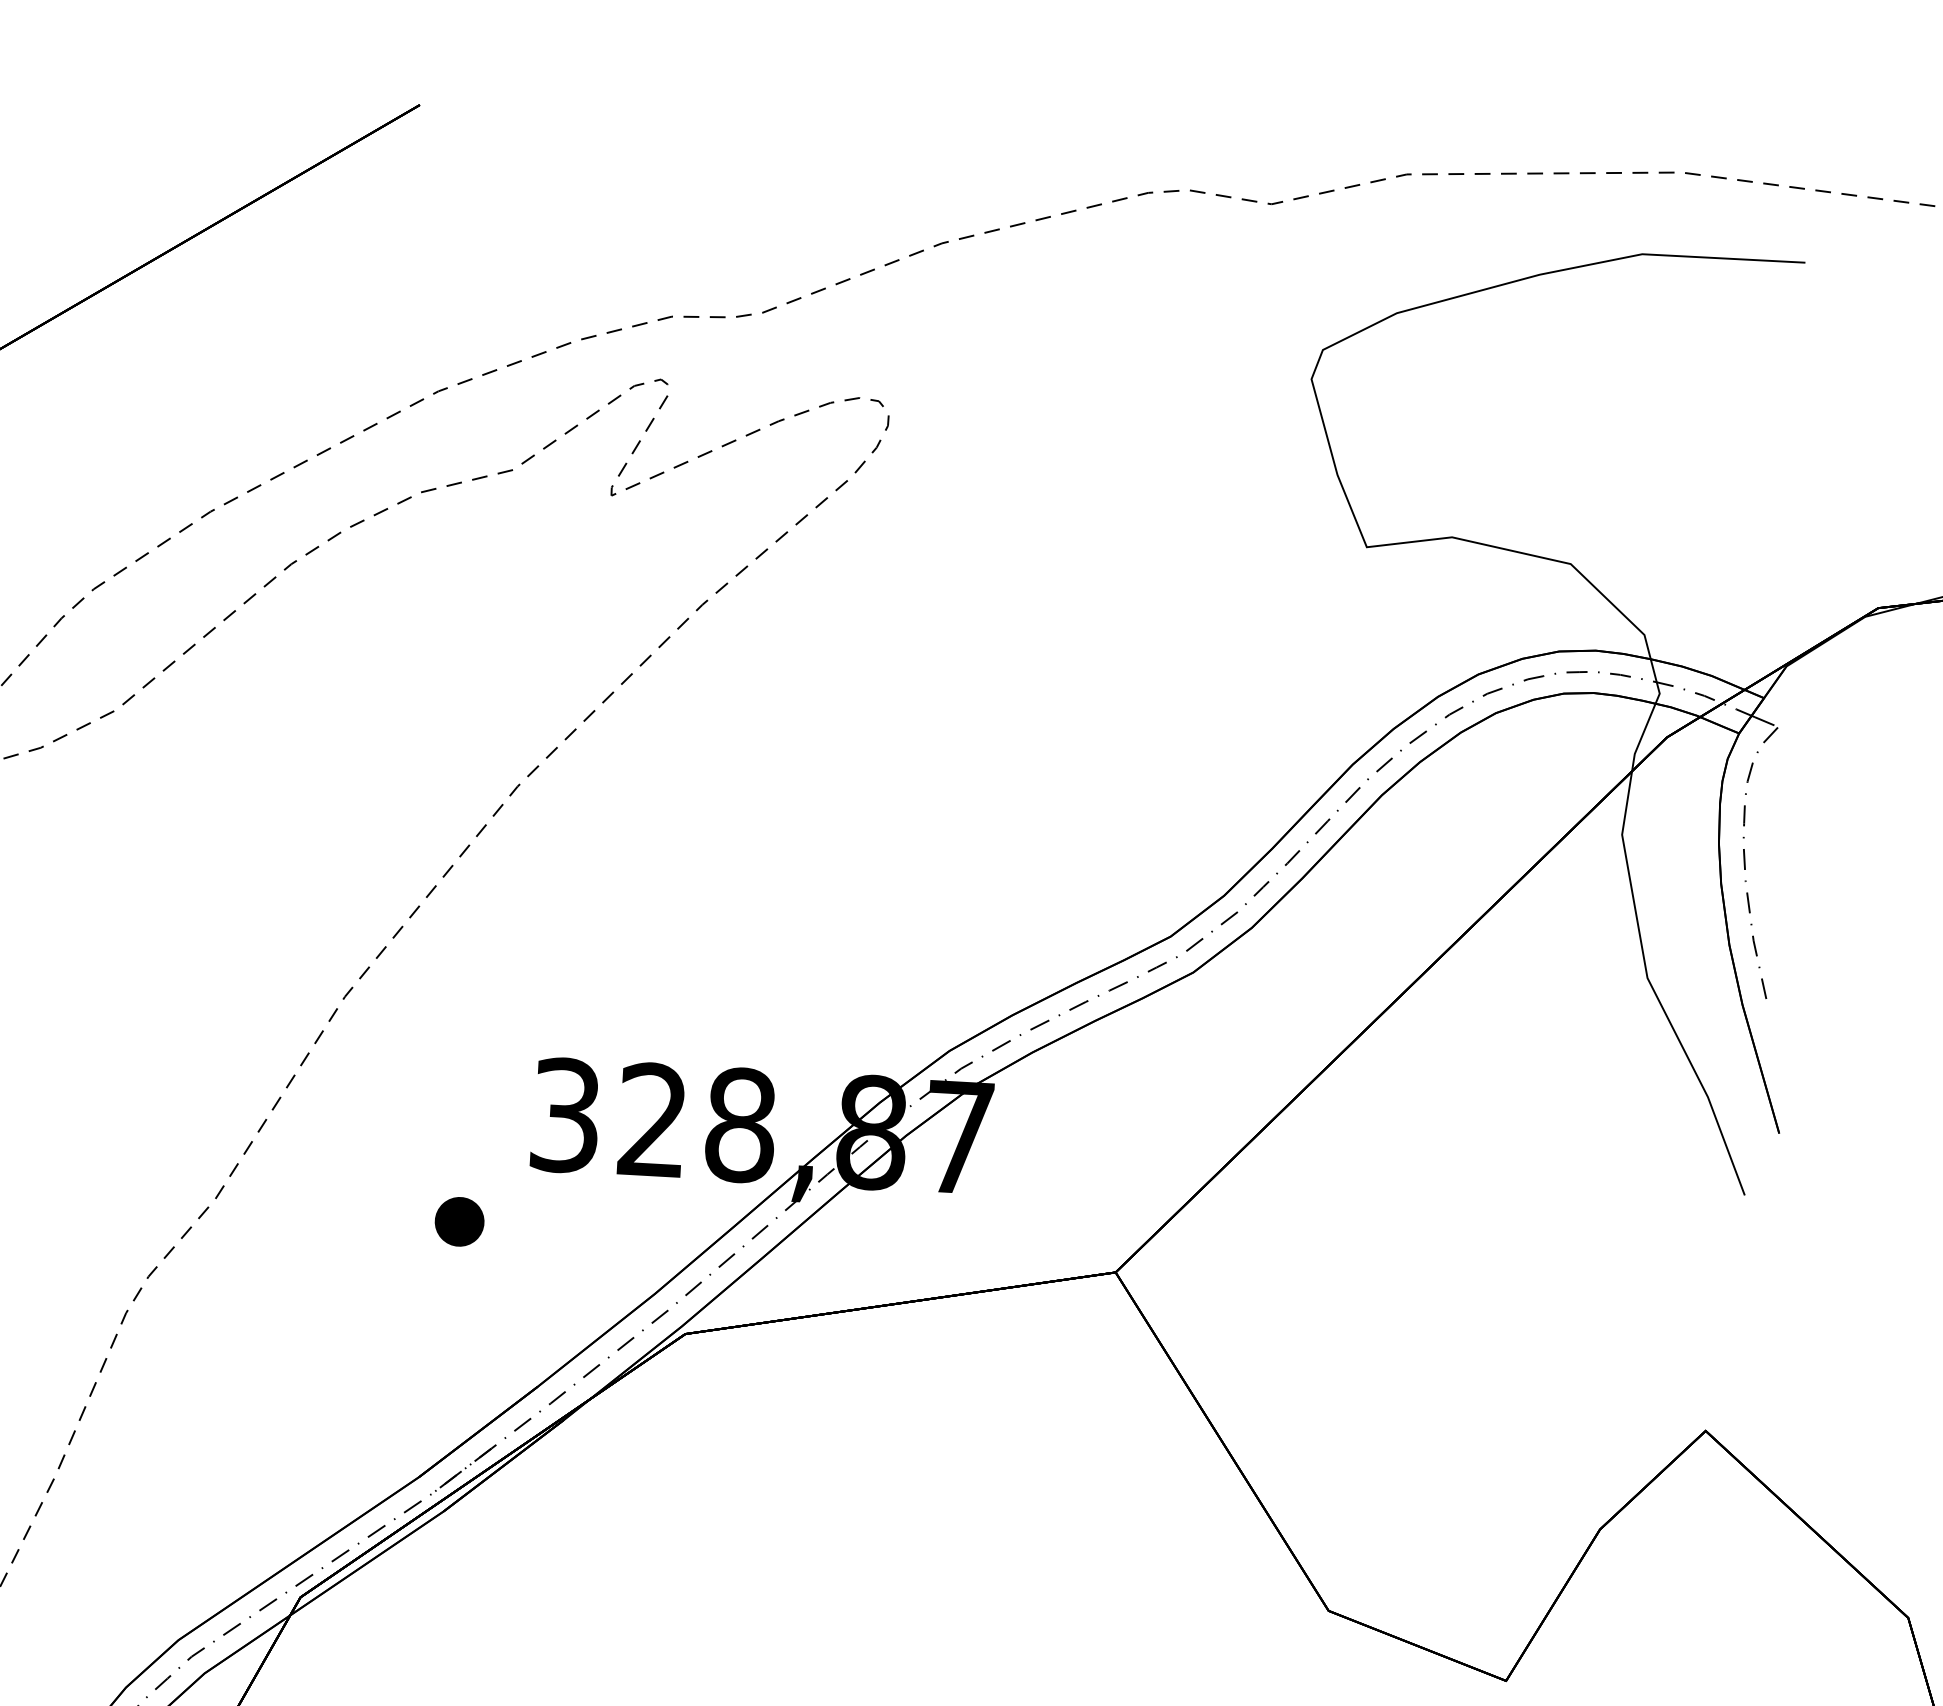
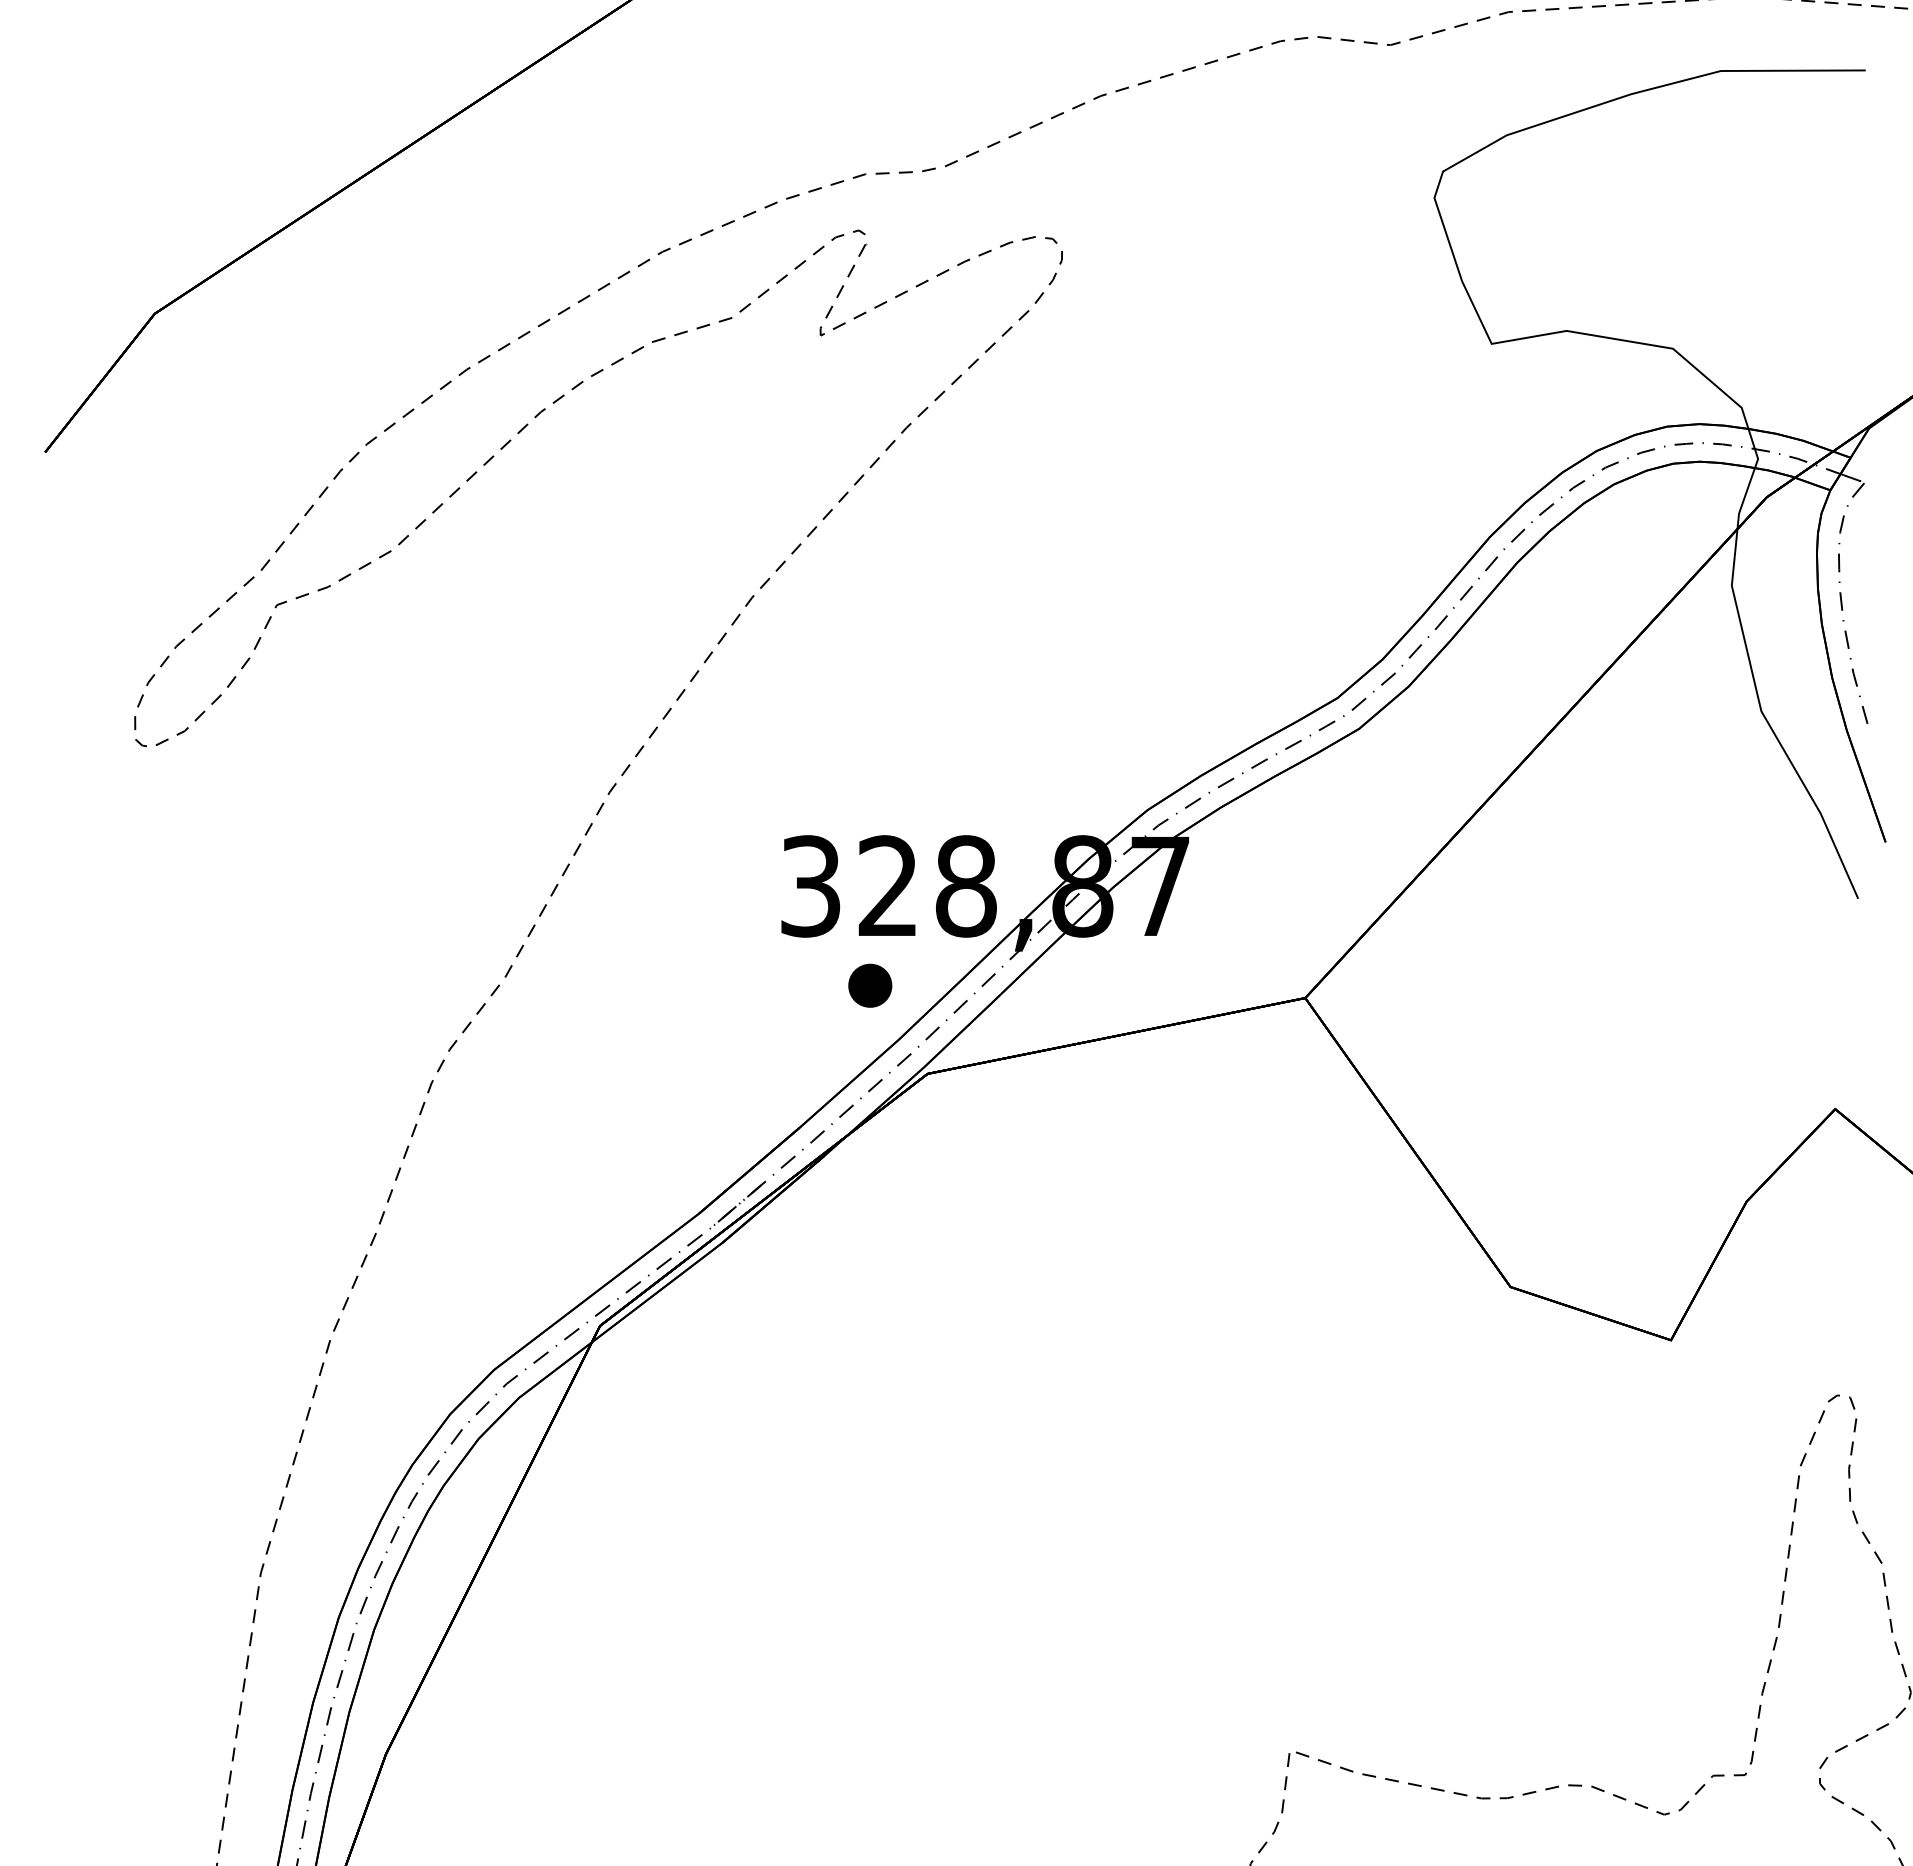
part: (459, 1221) -> (870, 985), moved

